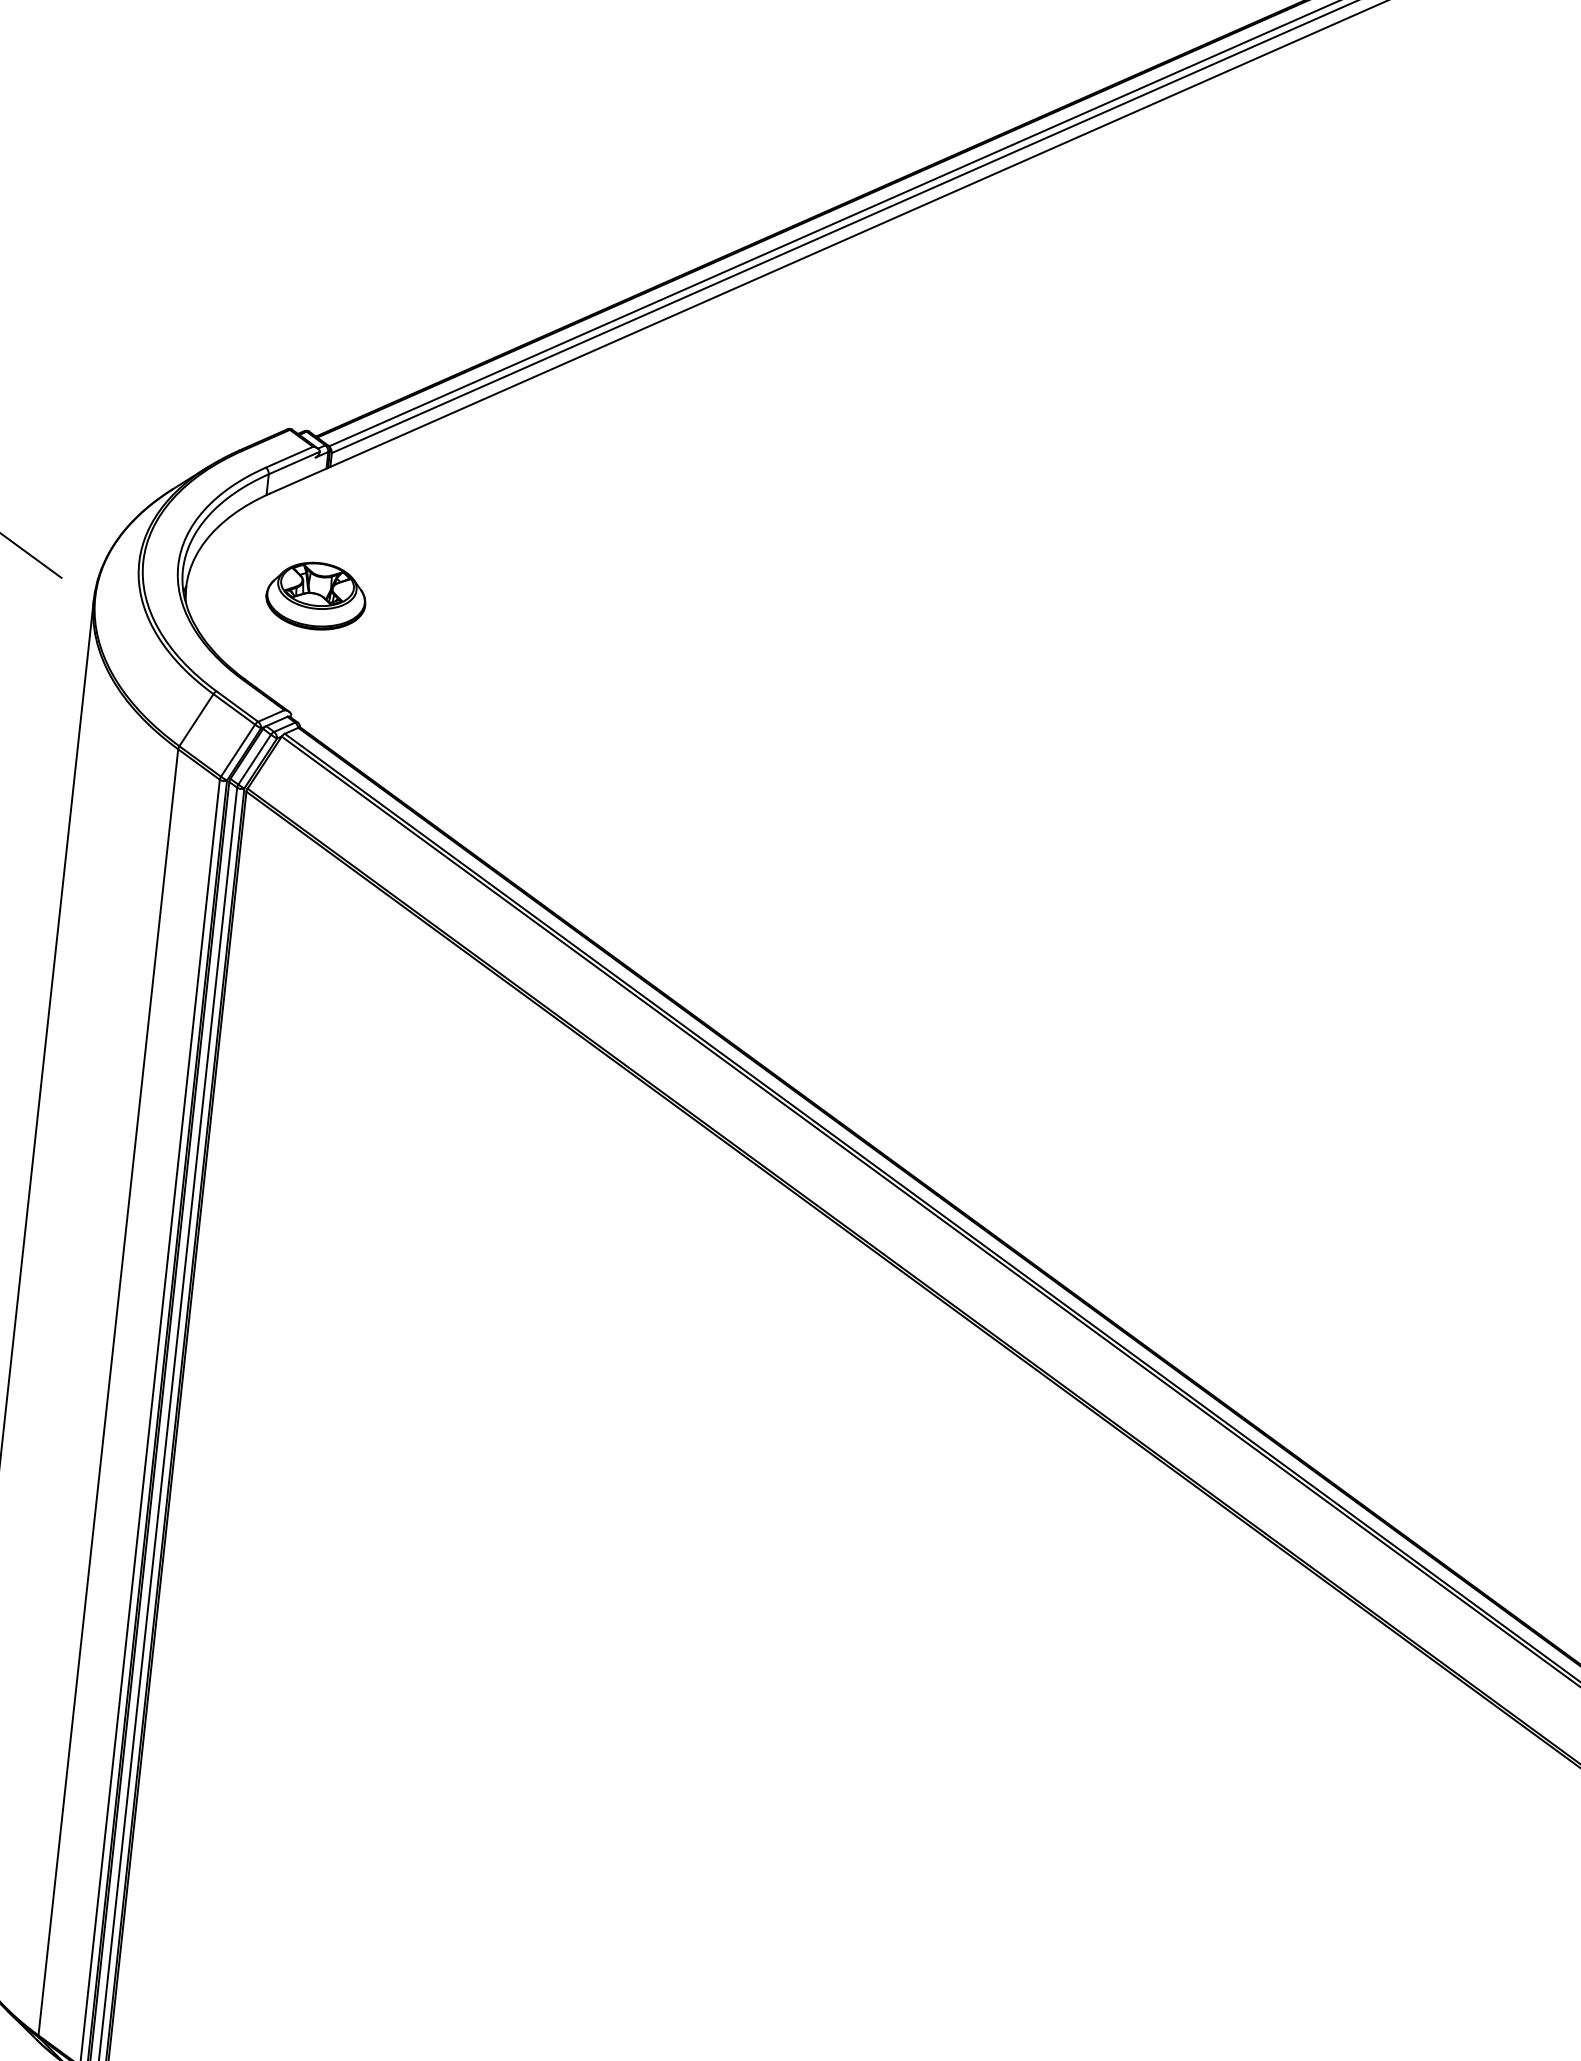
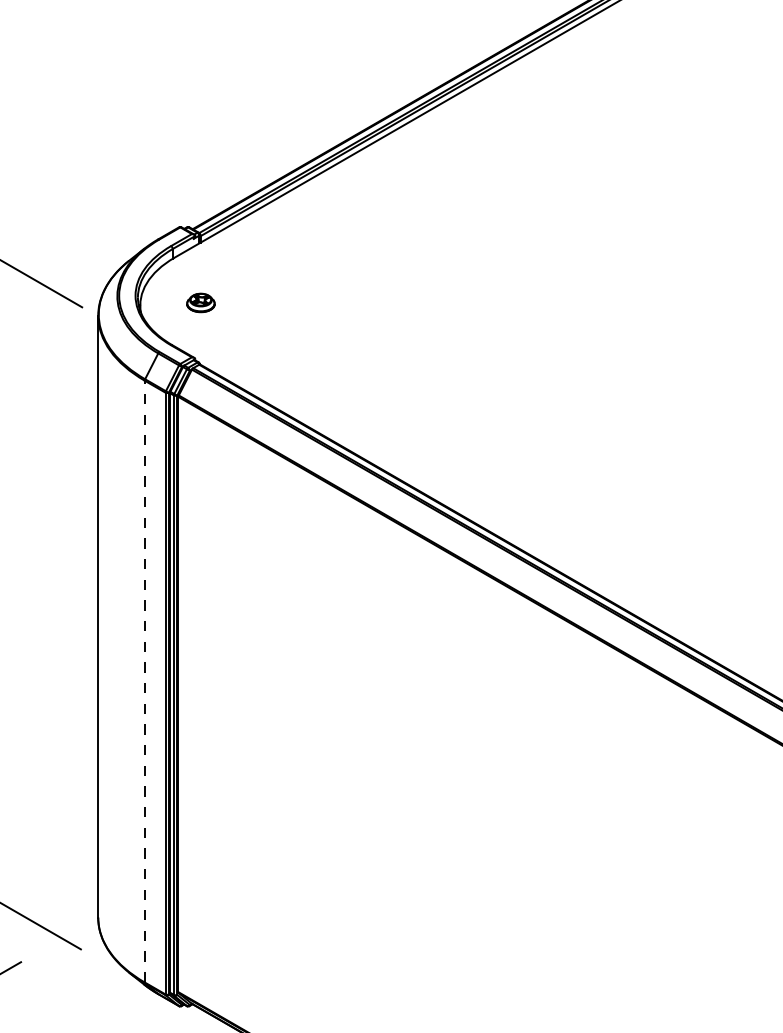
part: (315, 595) -> (200, 302), size x0.6
line: (107, 1392) -> (144, 681), solid -> dashed

